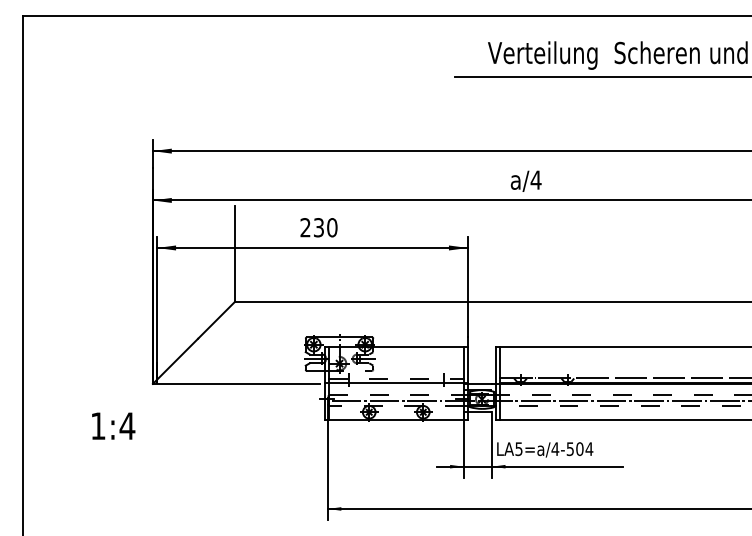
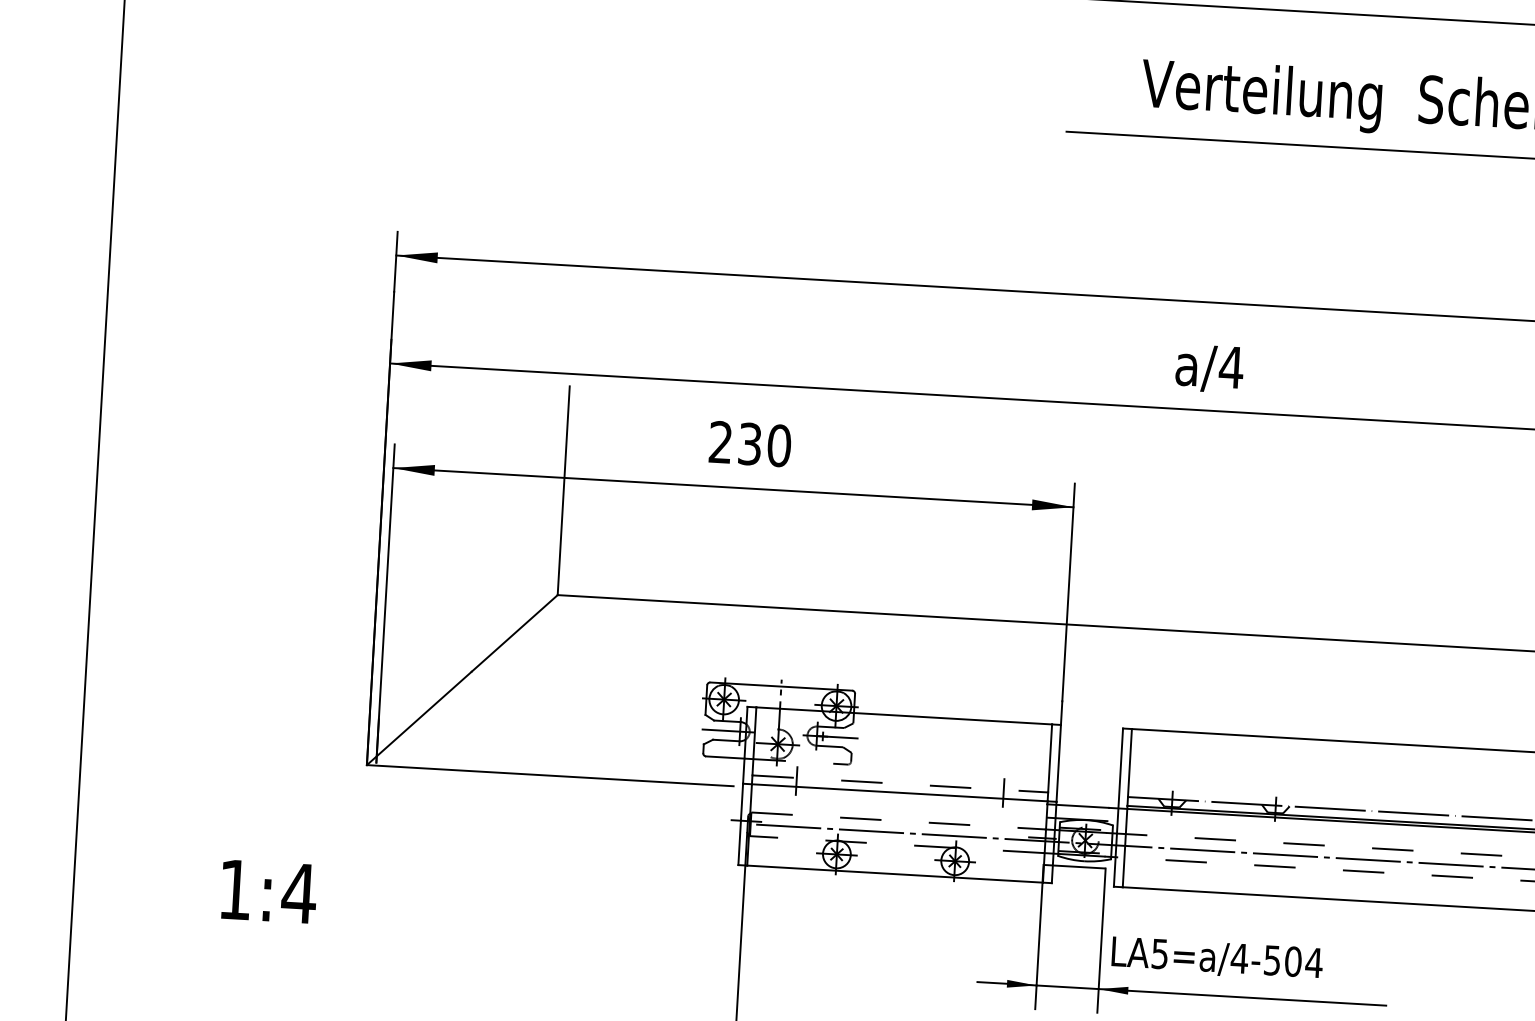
text: (113, 425) -> (268, 890), moved

